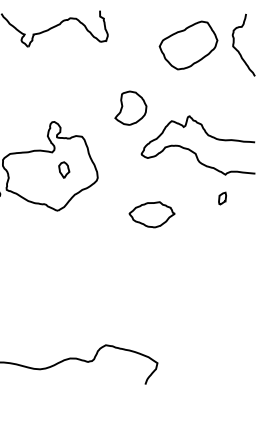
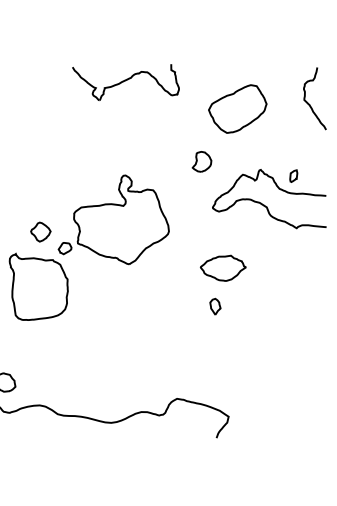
part: (188, 44) -> (237, 108), moved
part: (130, 107) -> (201, 161), size x0.6
part: (64, 169) -> (215, 306), moved
part: (222, 197) -> (293, 175), moved

